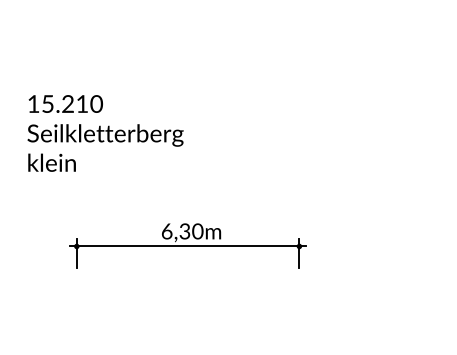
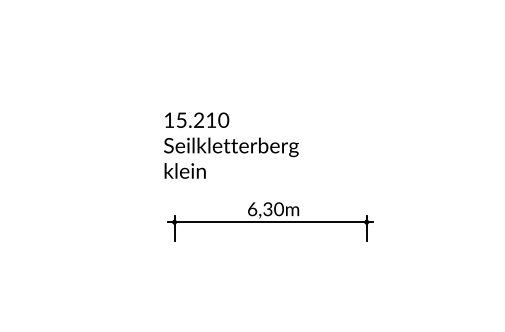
text: (105, 133) -> (231, 145), moved

